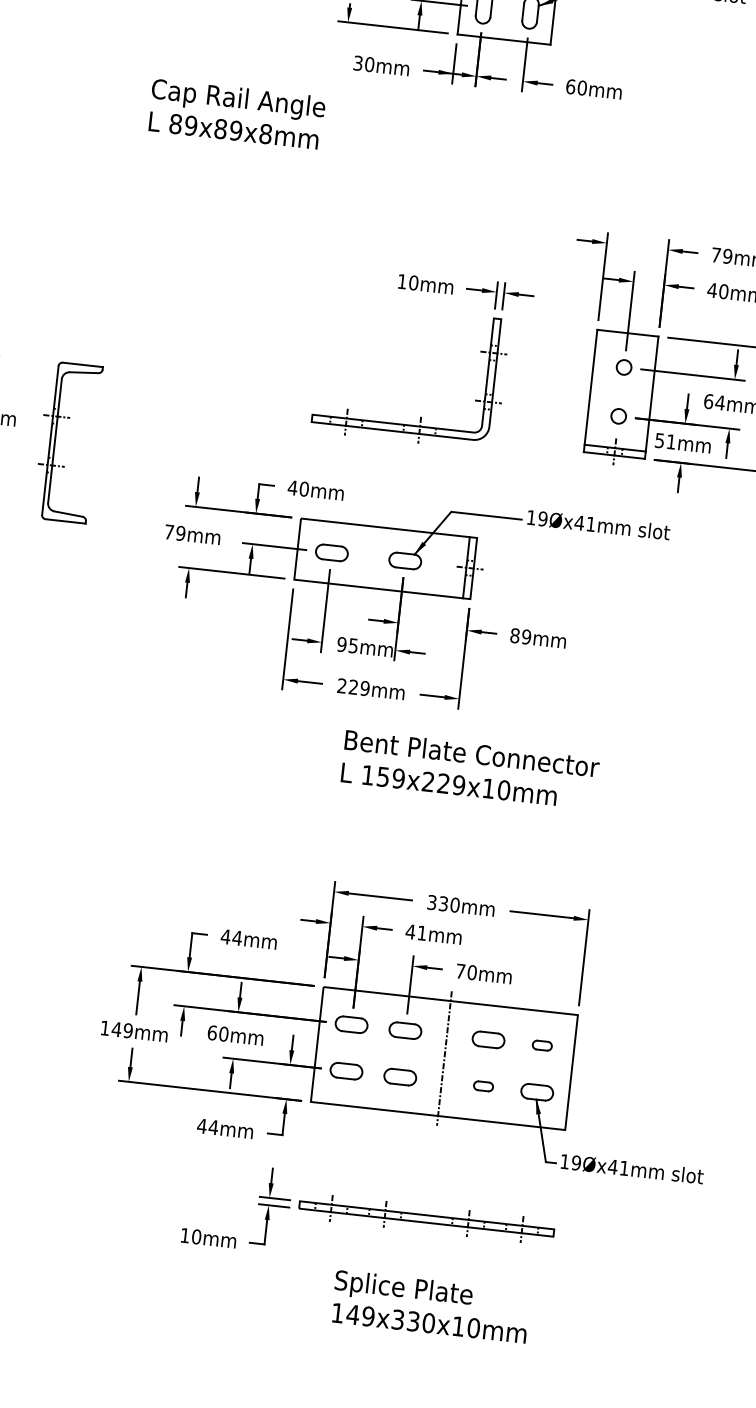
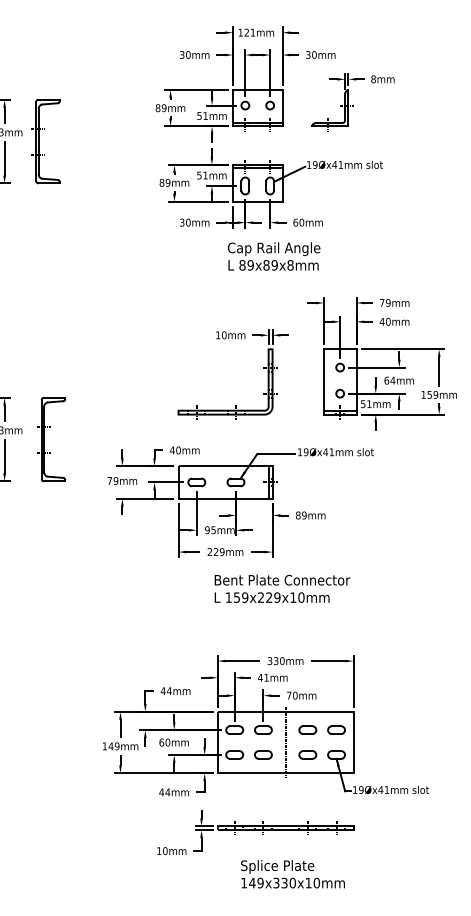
text: (237, 114) -> (274, 256), moved
part: (542, 1044) -> (336, 729), size x1.67
part: (482, 1085) -> (307, 754), size x1.67

